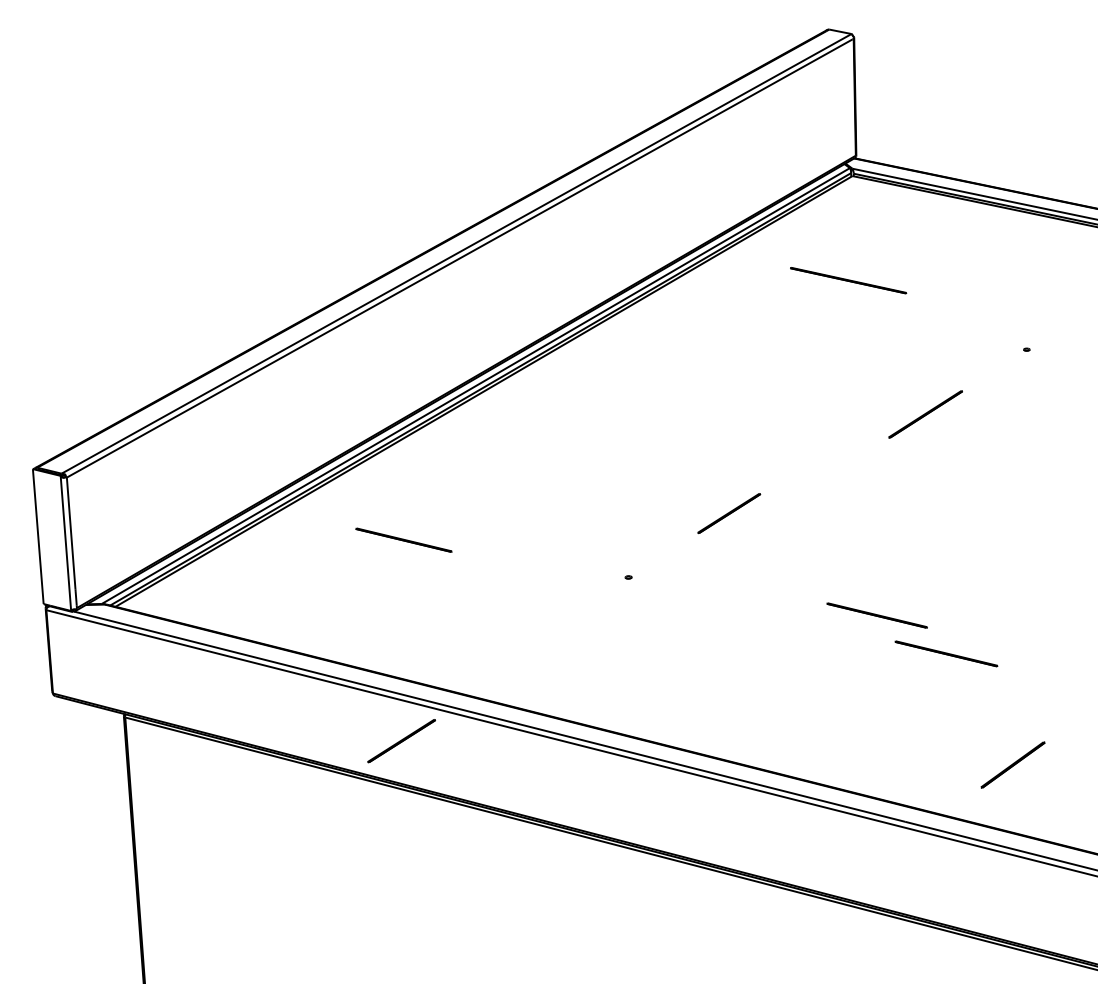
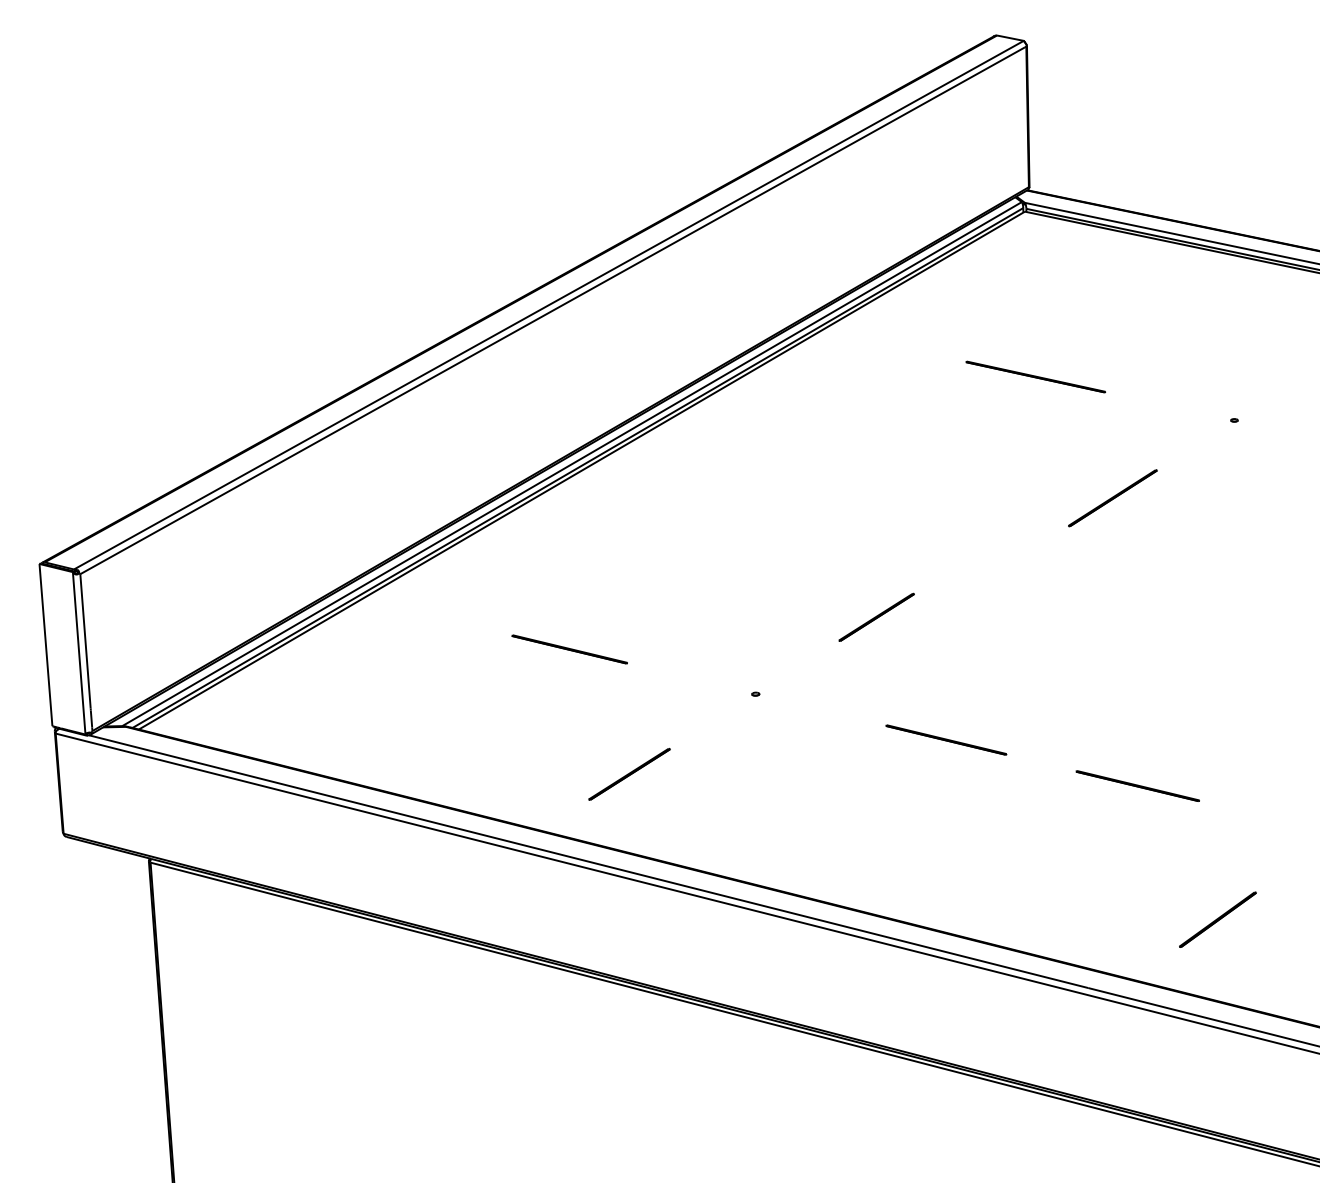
line: (848, 280) -> (1035, 376), moved
line: (403, 539) -> (569, 648), moved
line: (876, 615) -> (945, 739), moved
line: (401, 741) -> (629, 774), moved

